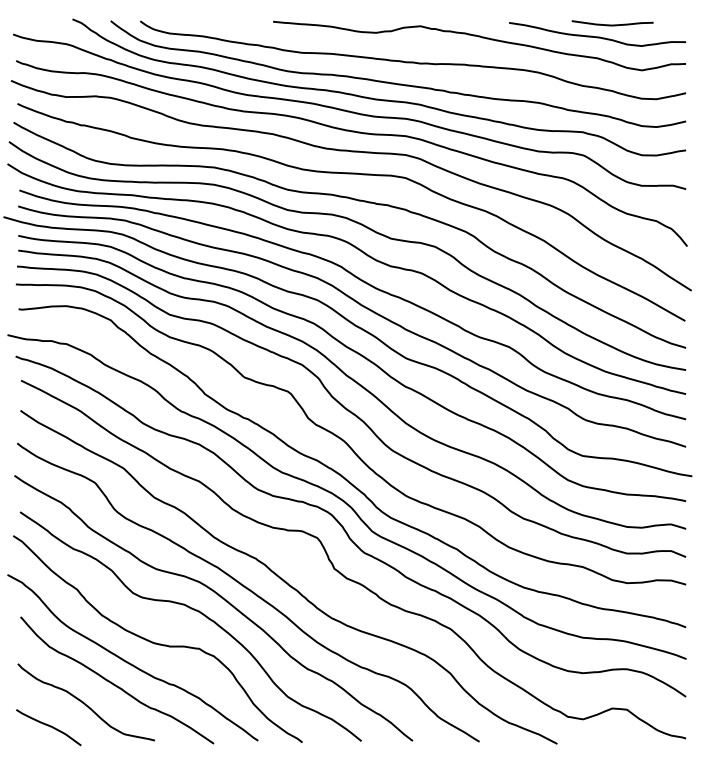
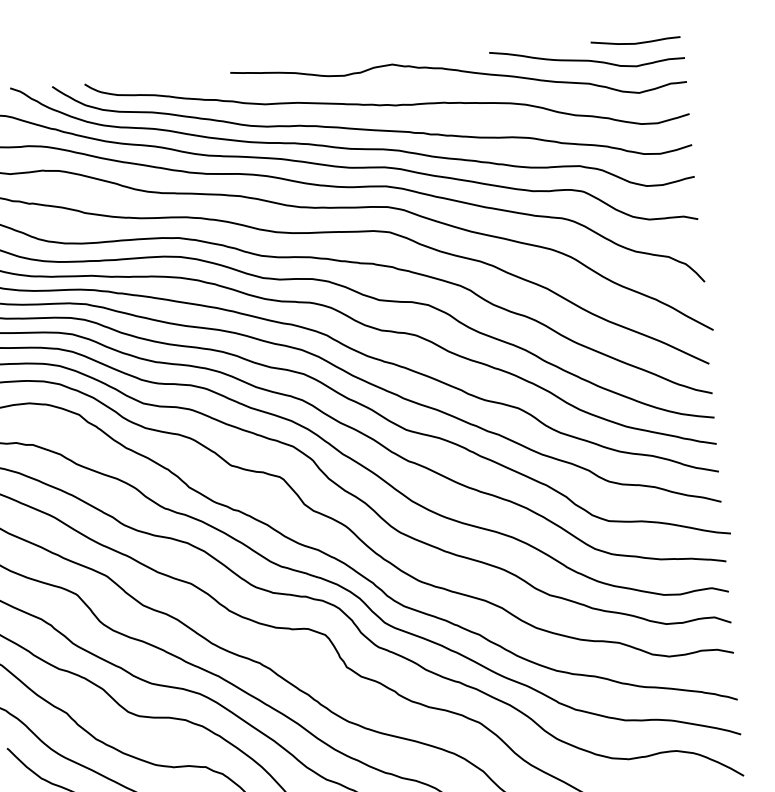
curve: (612, 24) -> (635, 42), moved

